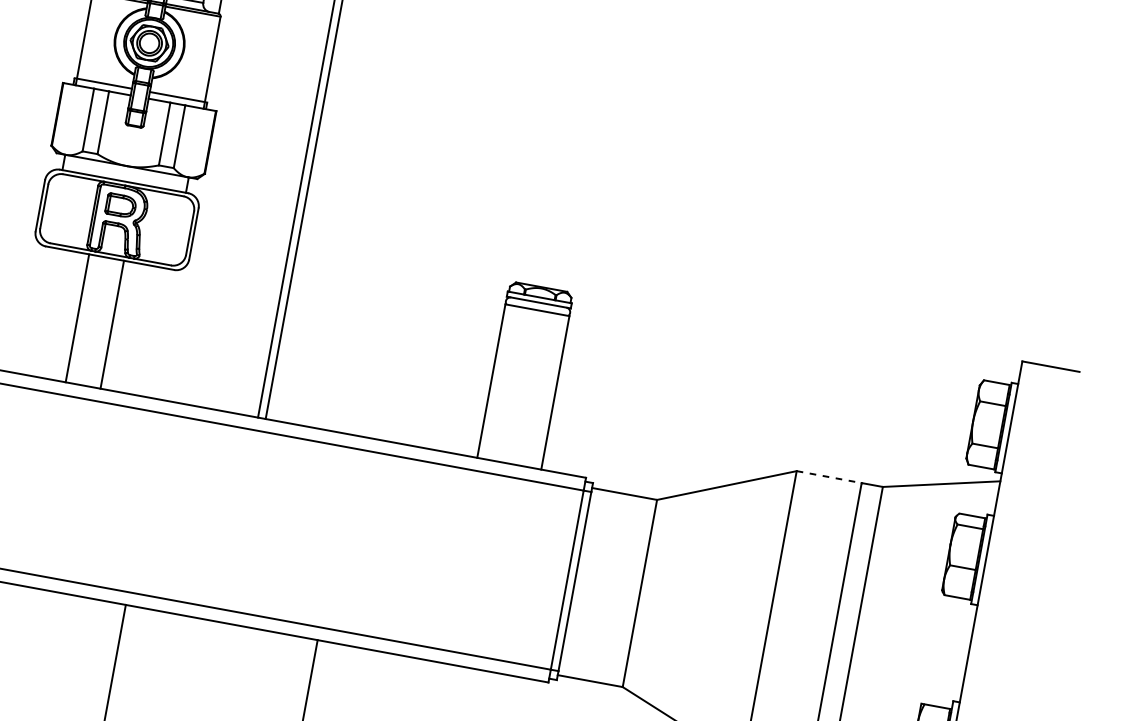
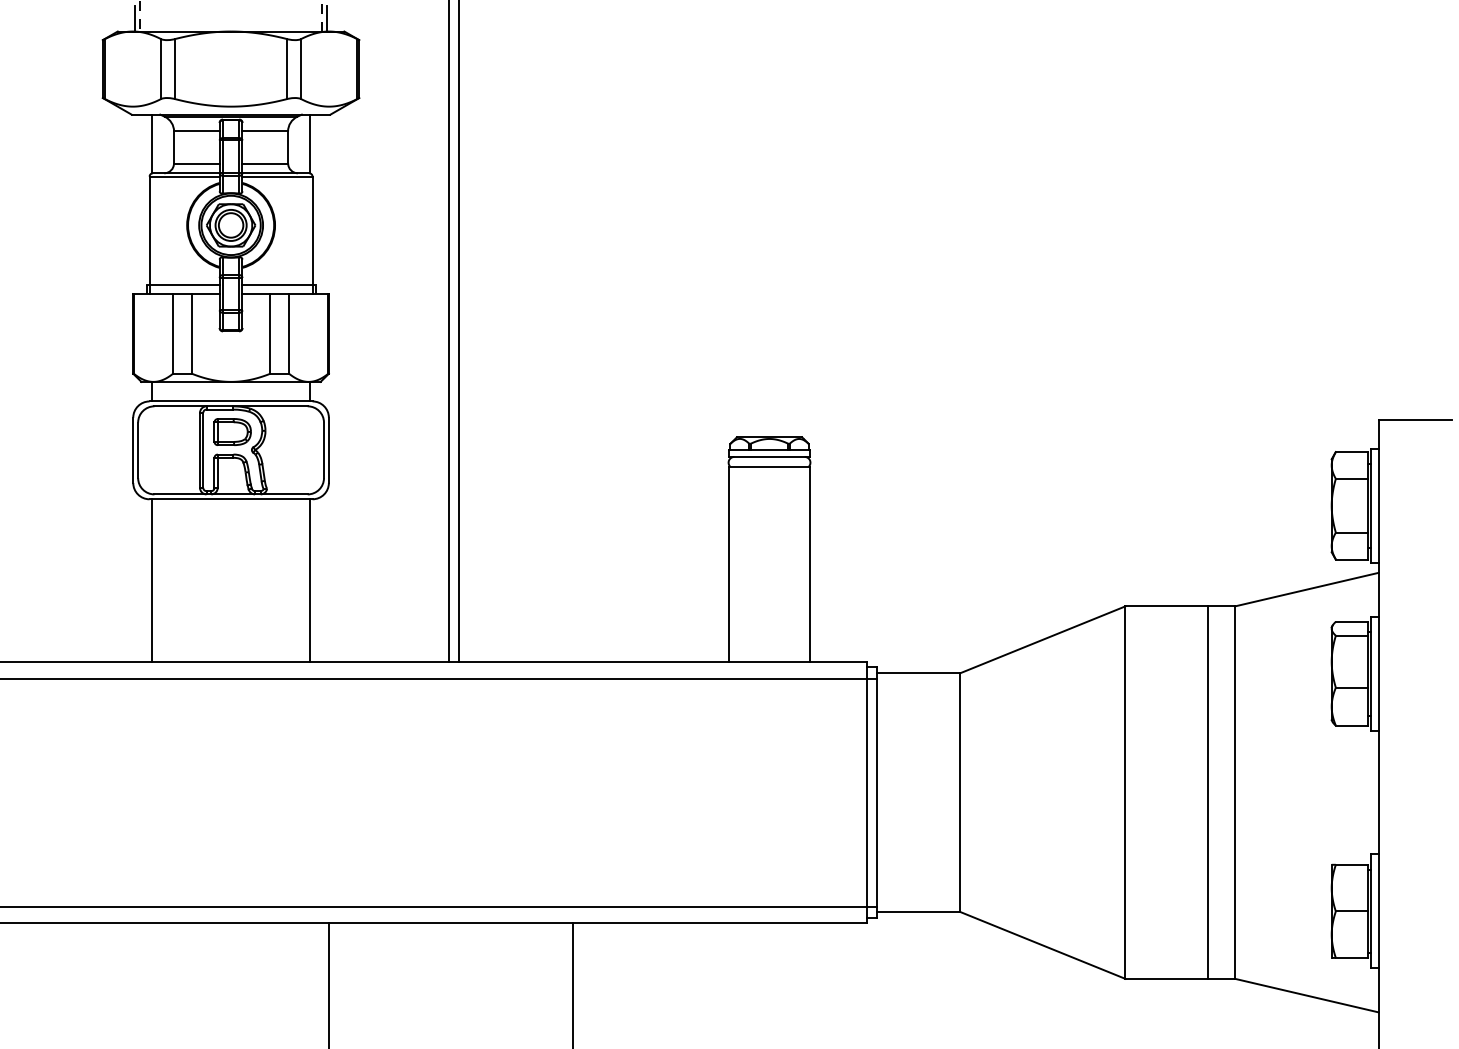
line: (77, 318) -> (152, 580), moved
line: (112, 324) -> (309, 580), moved
line: (829, 477) -> (1167, 606), dashed -> solid

